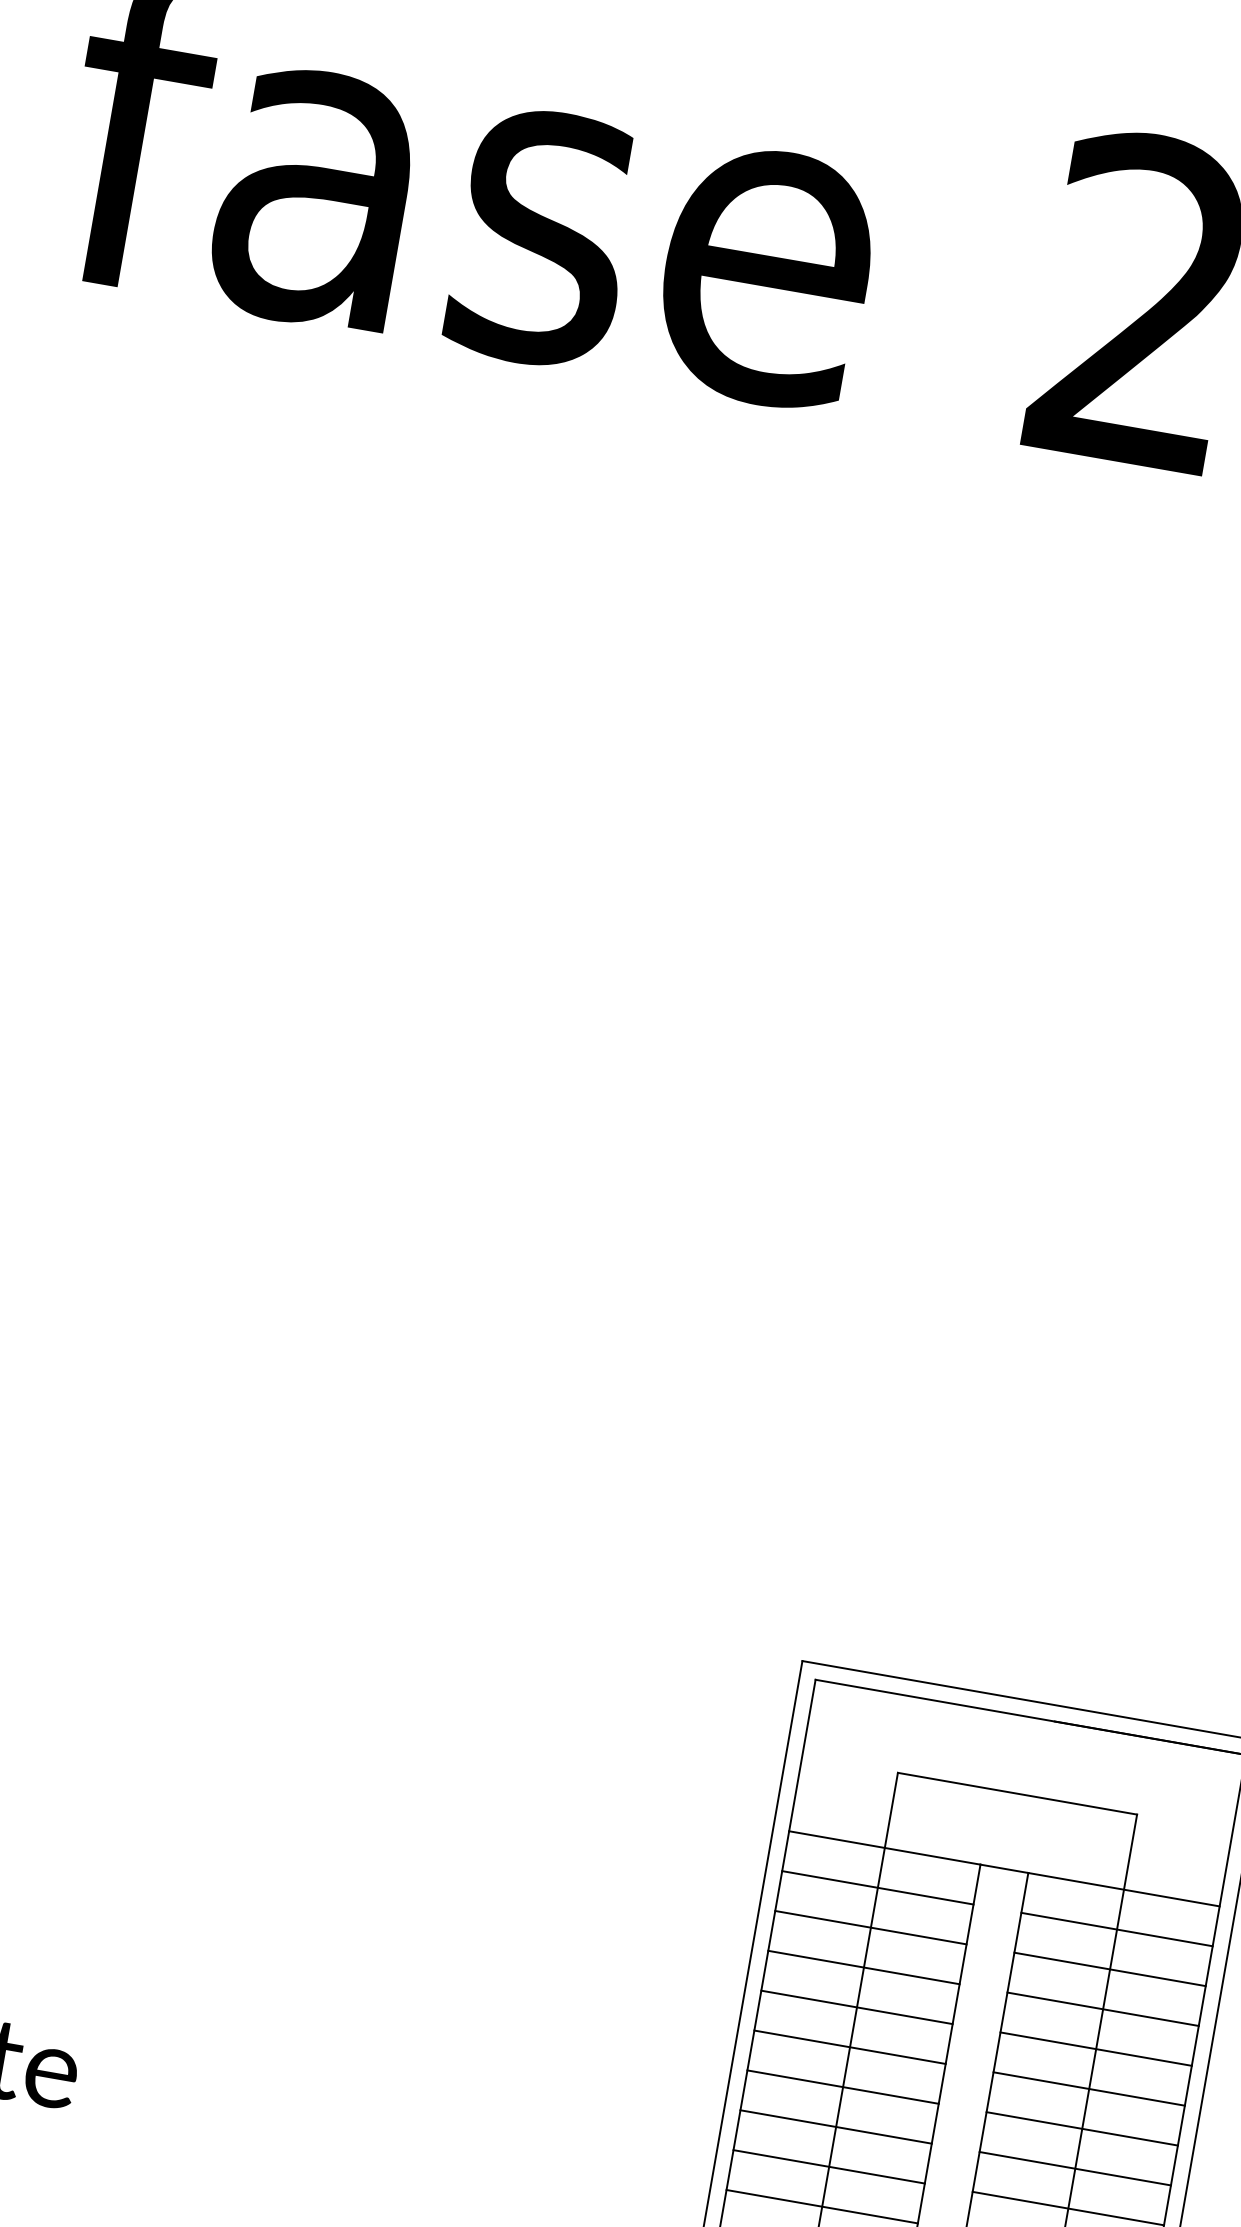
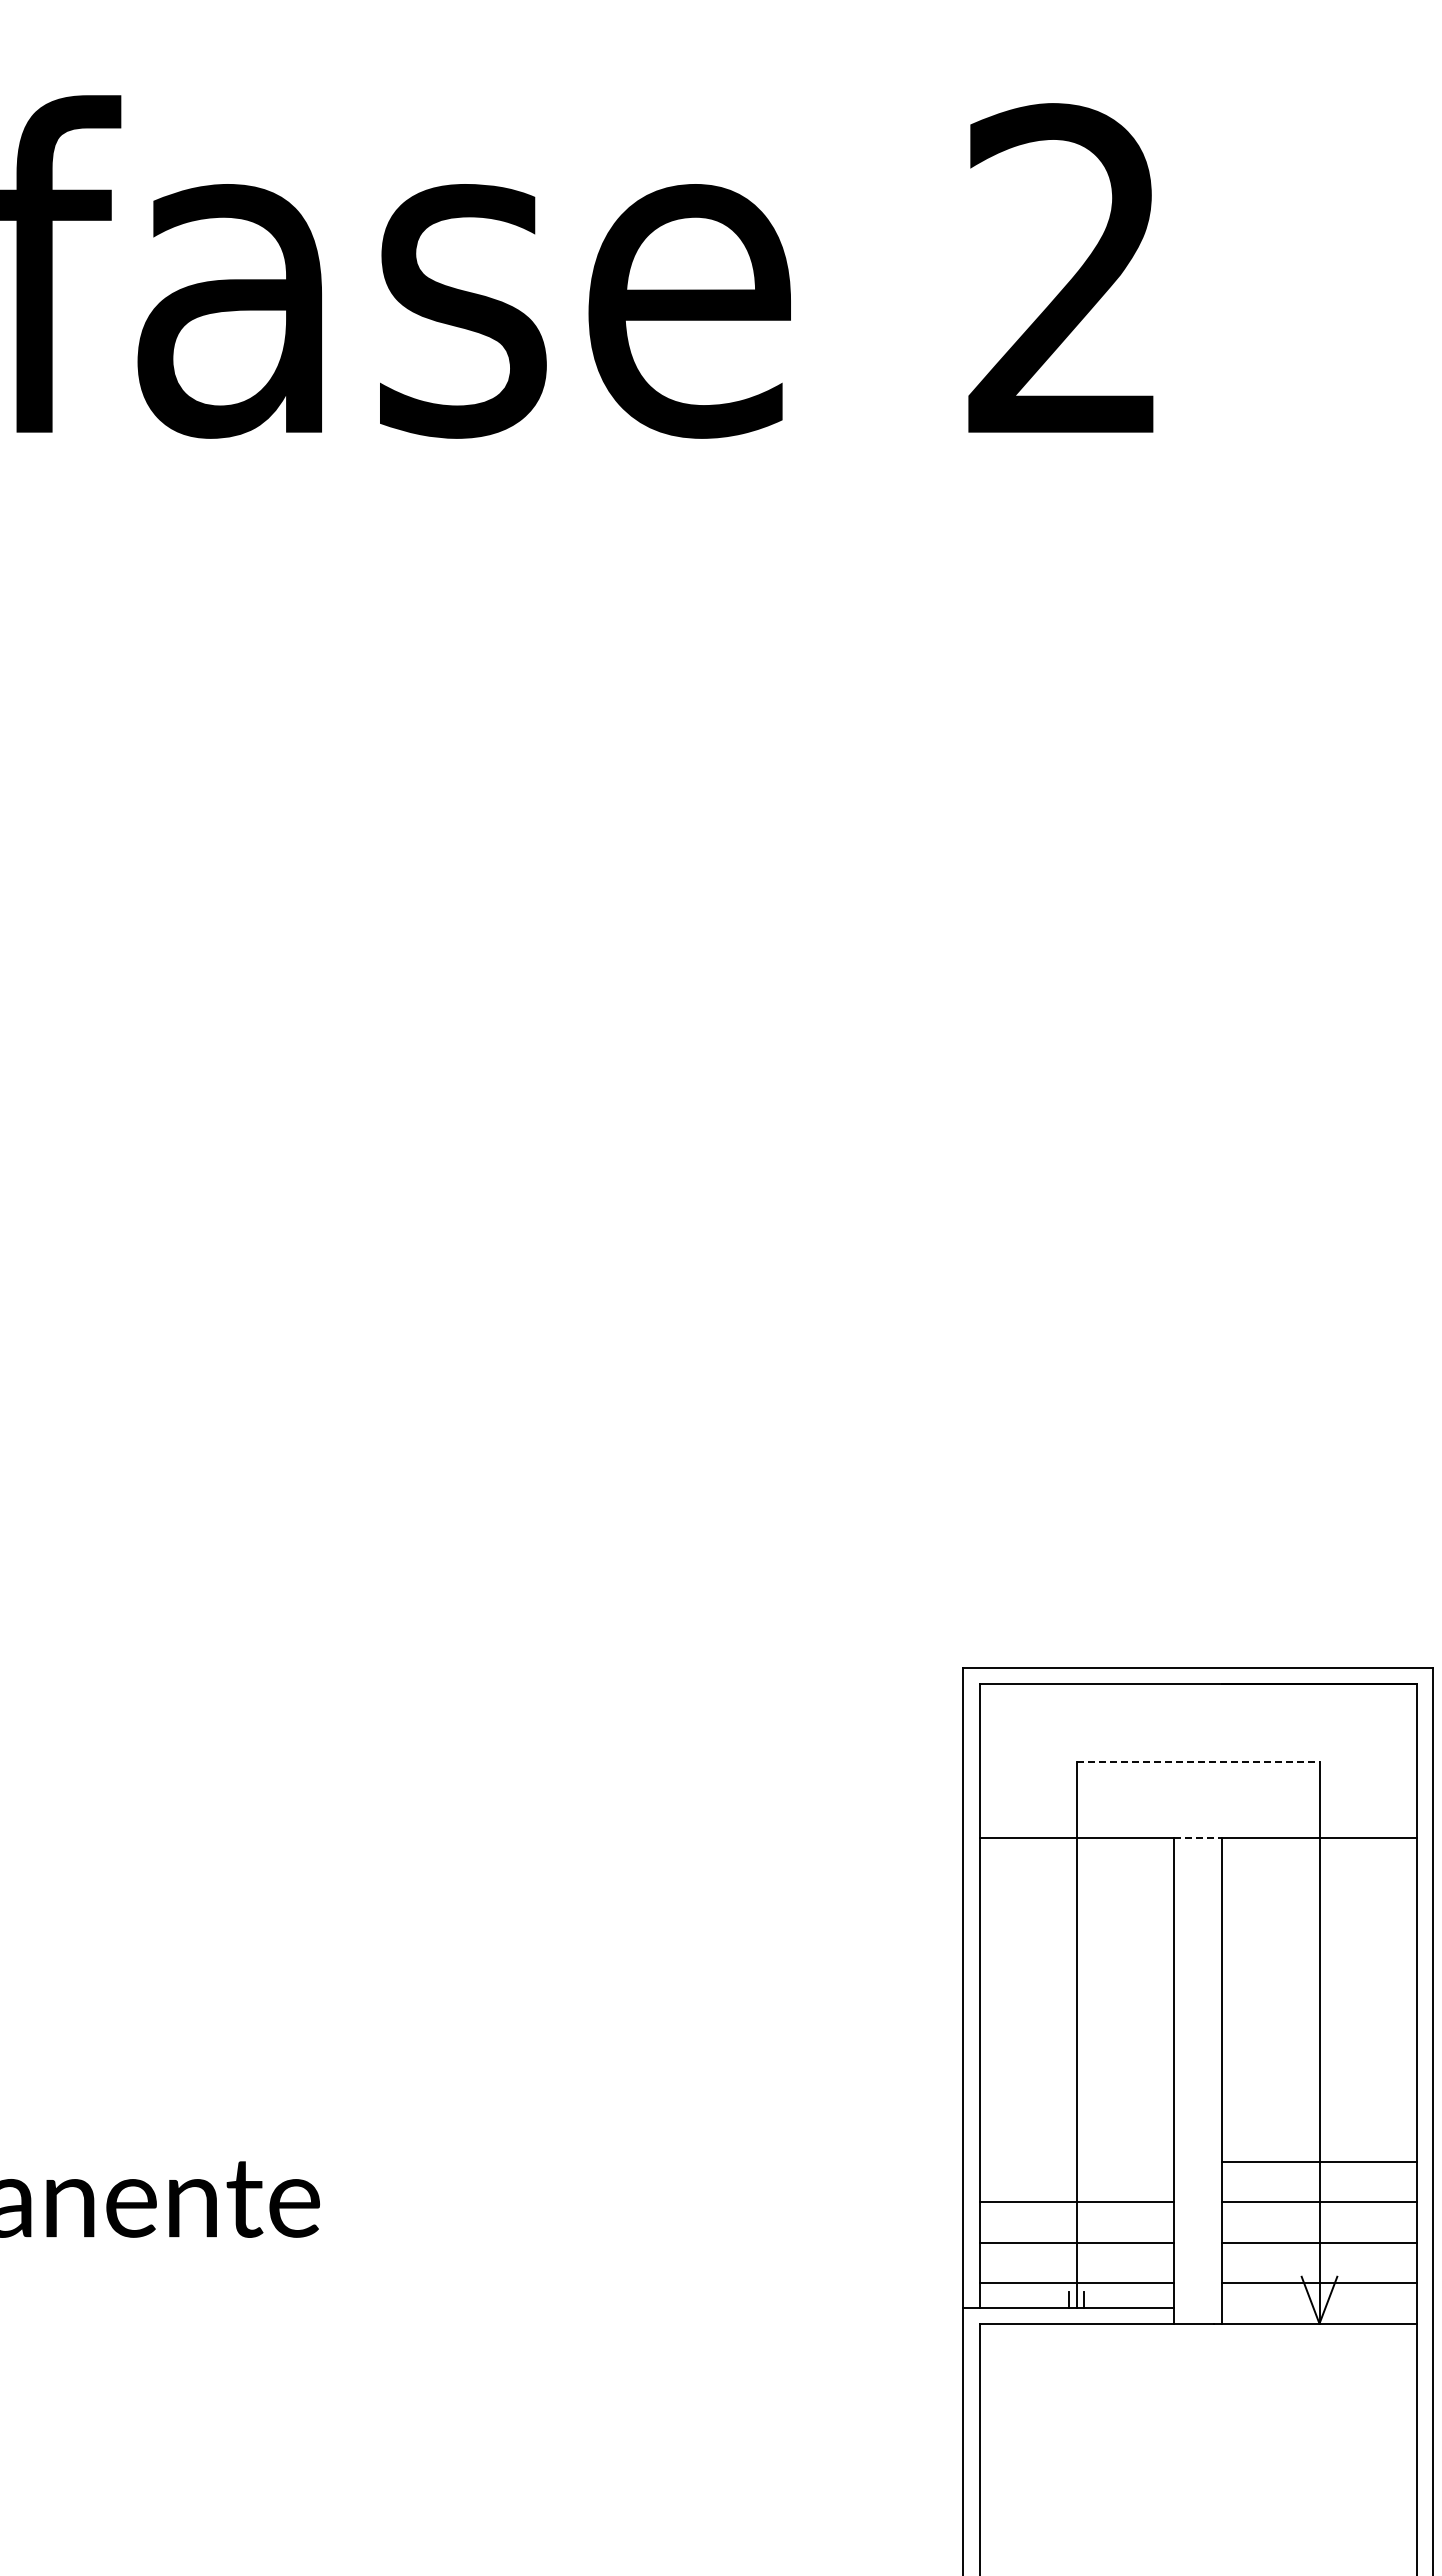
line: (1017, 1793) -> (1198, 1761), solid -> dashed
line: (1004, 1869) -> (1198, 1838), solid -> dashed
line: (877, 1887) -> (1076, 1878), removed
line: (870, 1928) -> (1076, 1919), removed
line: (1117, 1929) -> (1319, 1878), removed
line: (863, 1967) -> (1076, 1959), removed
line: (1110, 1969) -> (1319, 1919), removed
line: (856, 2007) -> (1076, 2000), removed
line: (1103, 2009) -> (1319, 1959), removed
line: (849, 2047) -> (1076, 2040), removed
line: (1096, 2049) -> (1319, 2000), removed
line: (842, 2086) -> (1076, 2080), removed
line: (1089, 2089) -> (1319, 2040), removed
line: (835, 2127) -> (1076, 2121), removed
line: (1082, 2128) -> (1319, 2080), removed
line: (829, 2166) -> (1076, 2161), removed
line: (1075, 2168) -> (1319, 2121), removed

